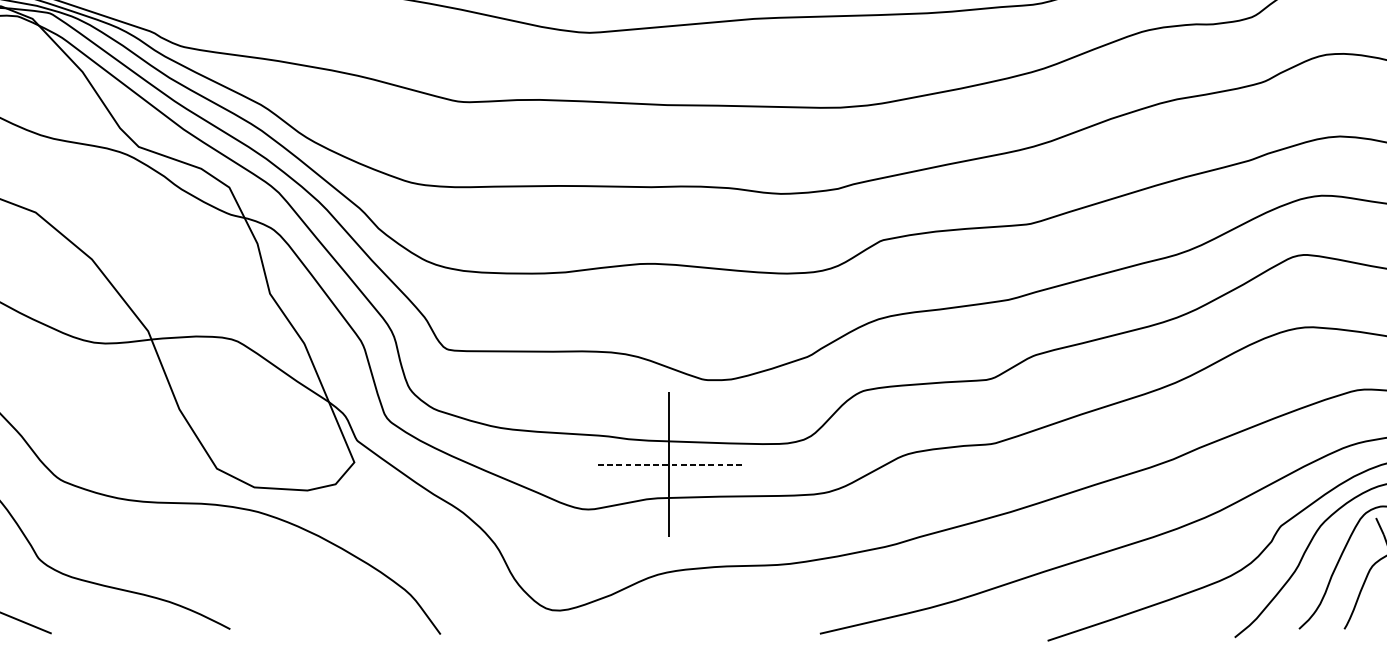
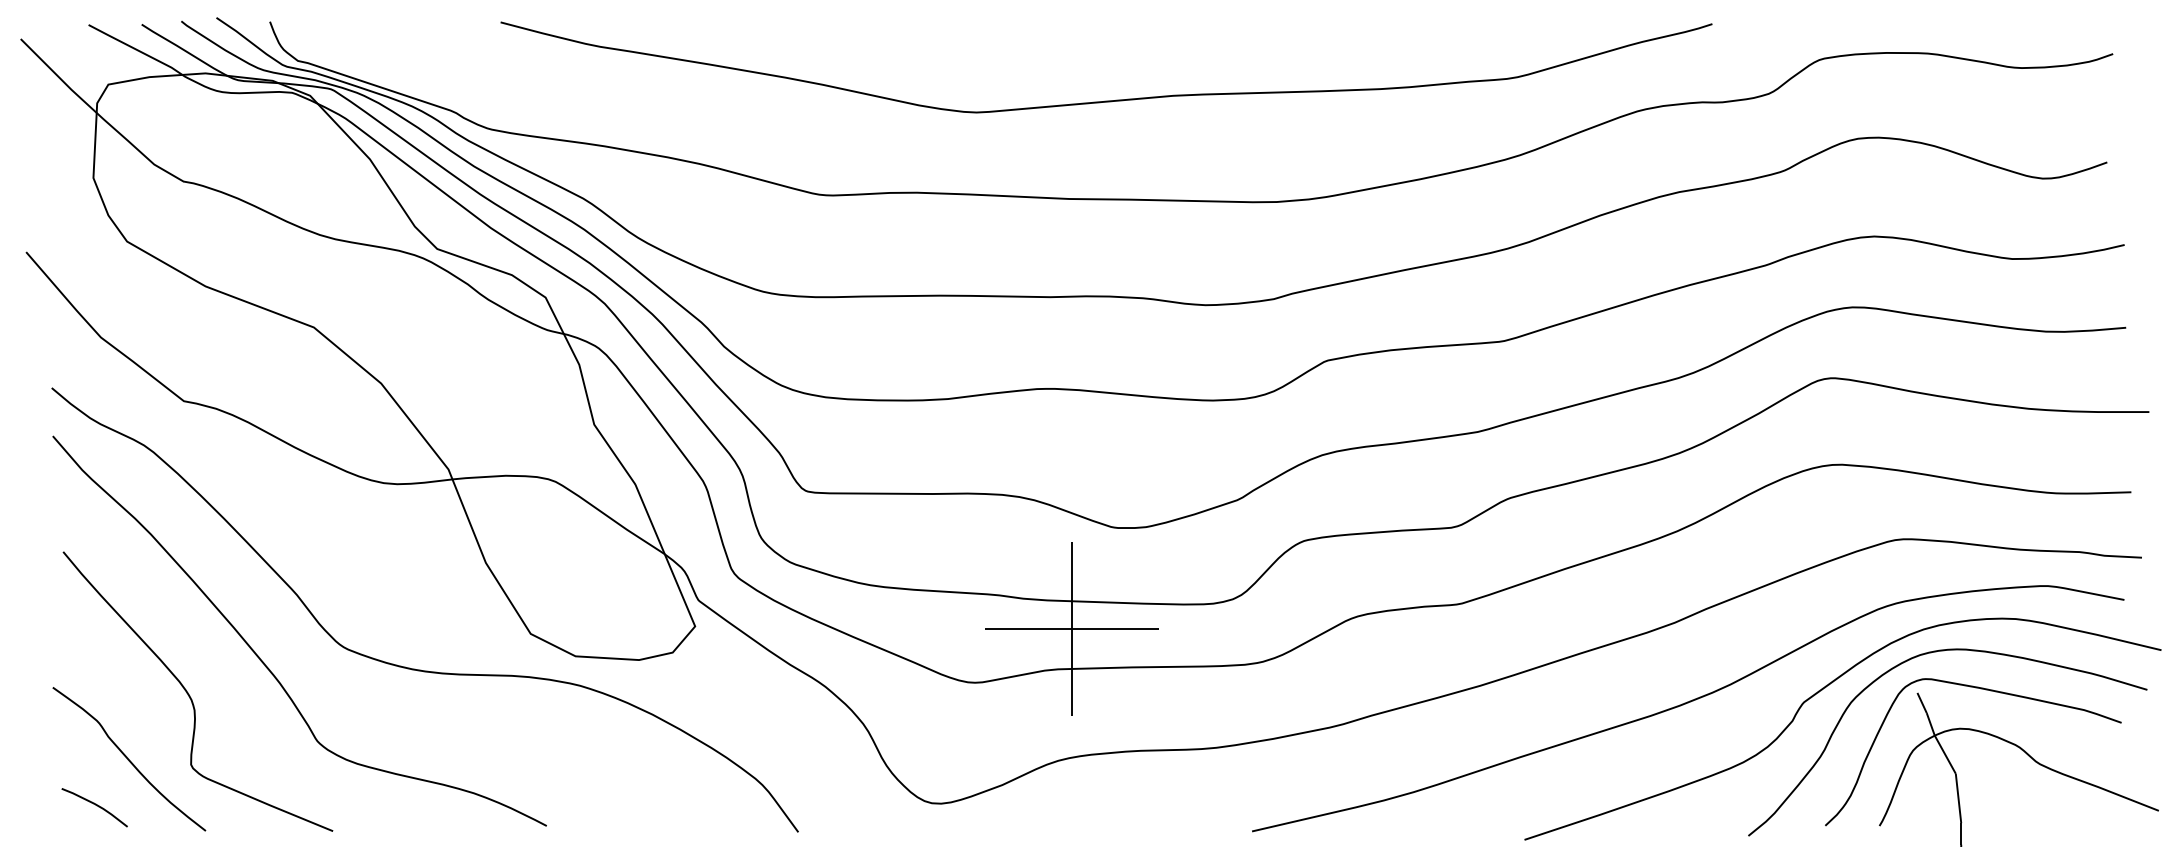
line: (668, 464) -> (1071, 629), dashed -> solid

